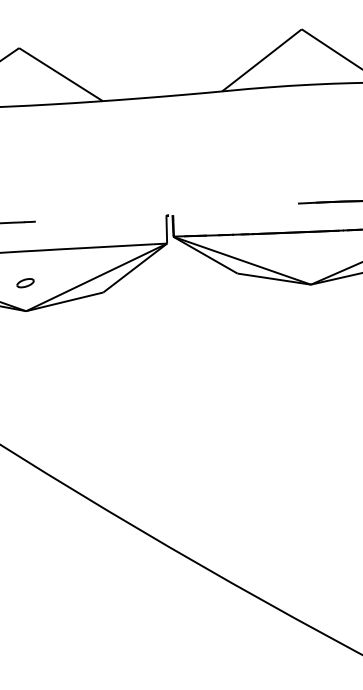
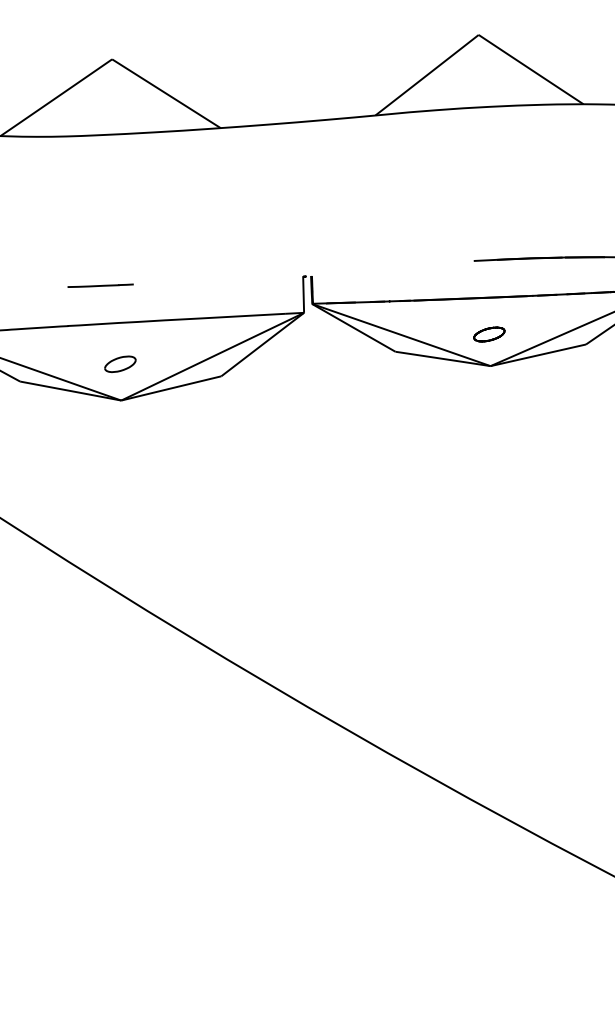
part: (310, 260) -> (489, 334), added
part: (25, 282) -> (120, 363), size x1.43

